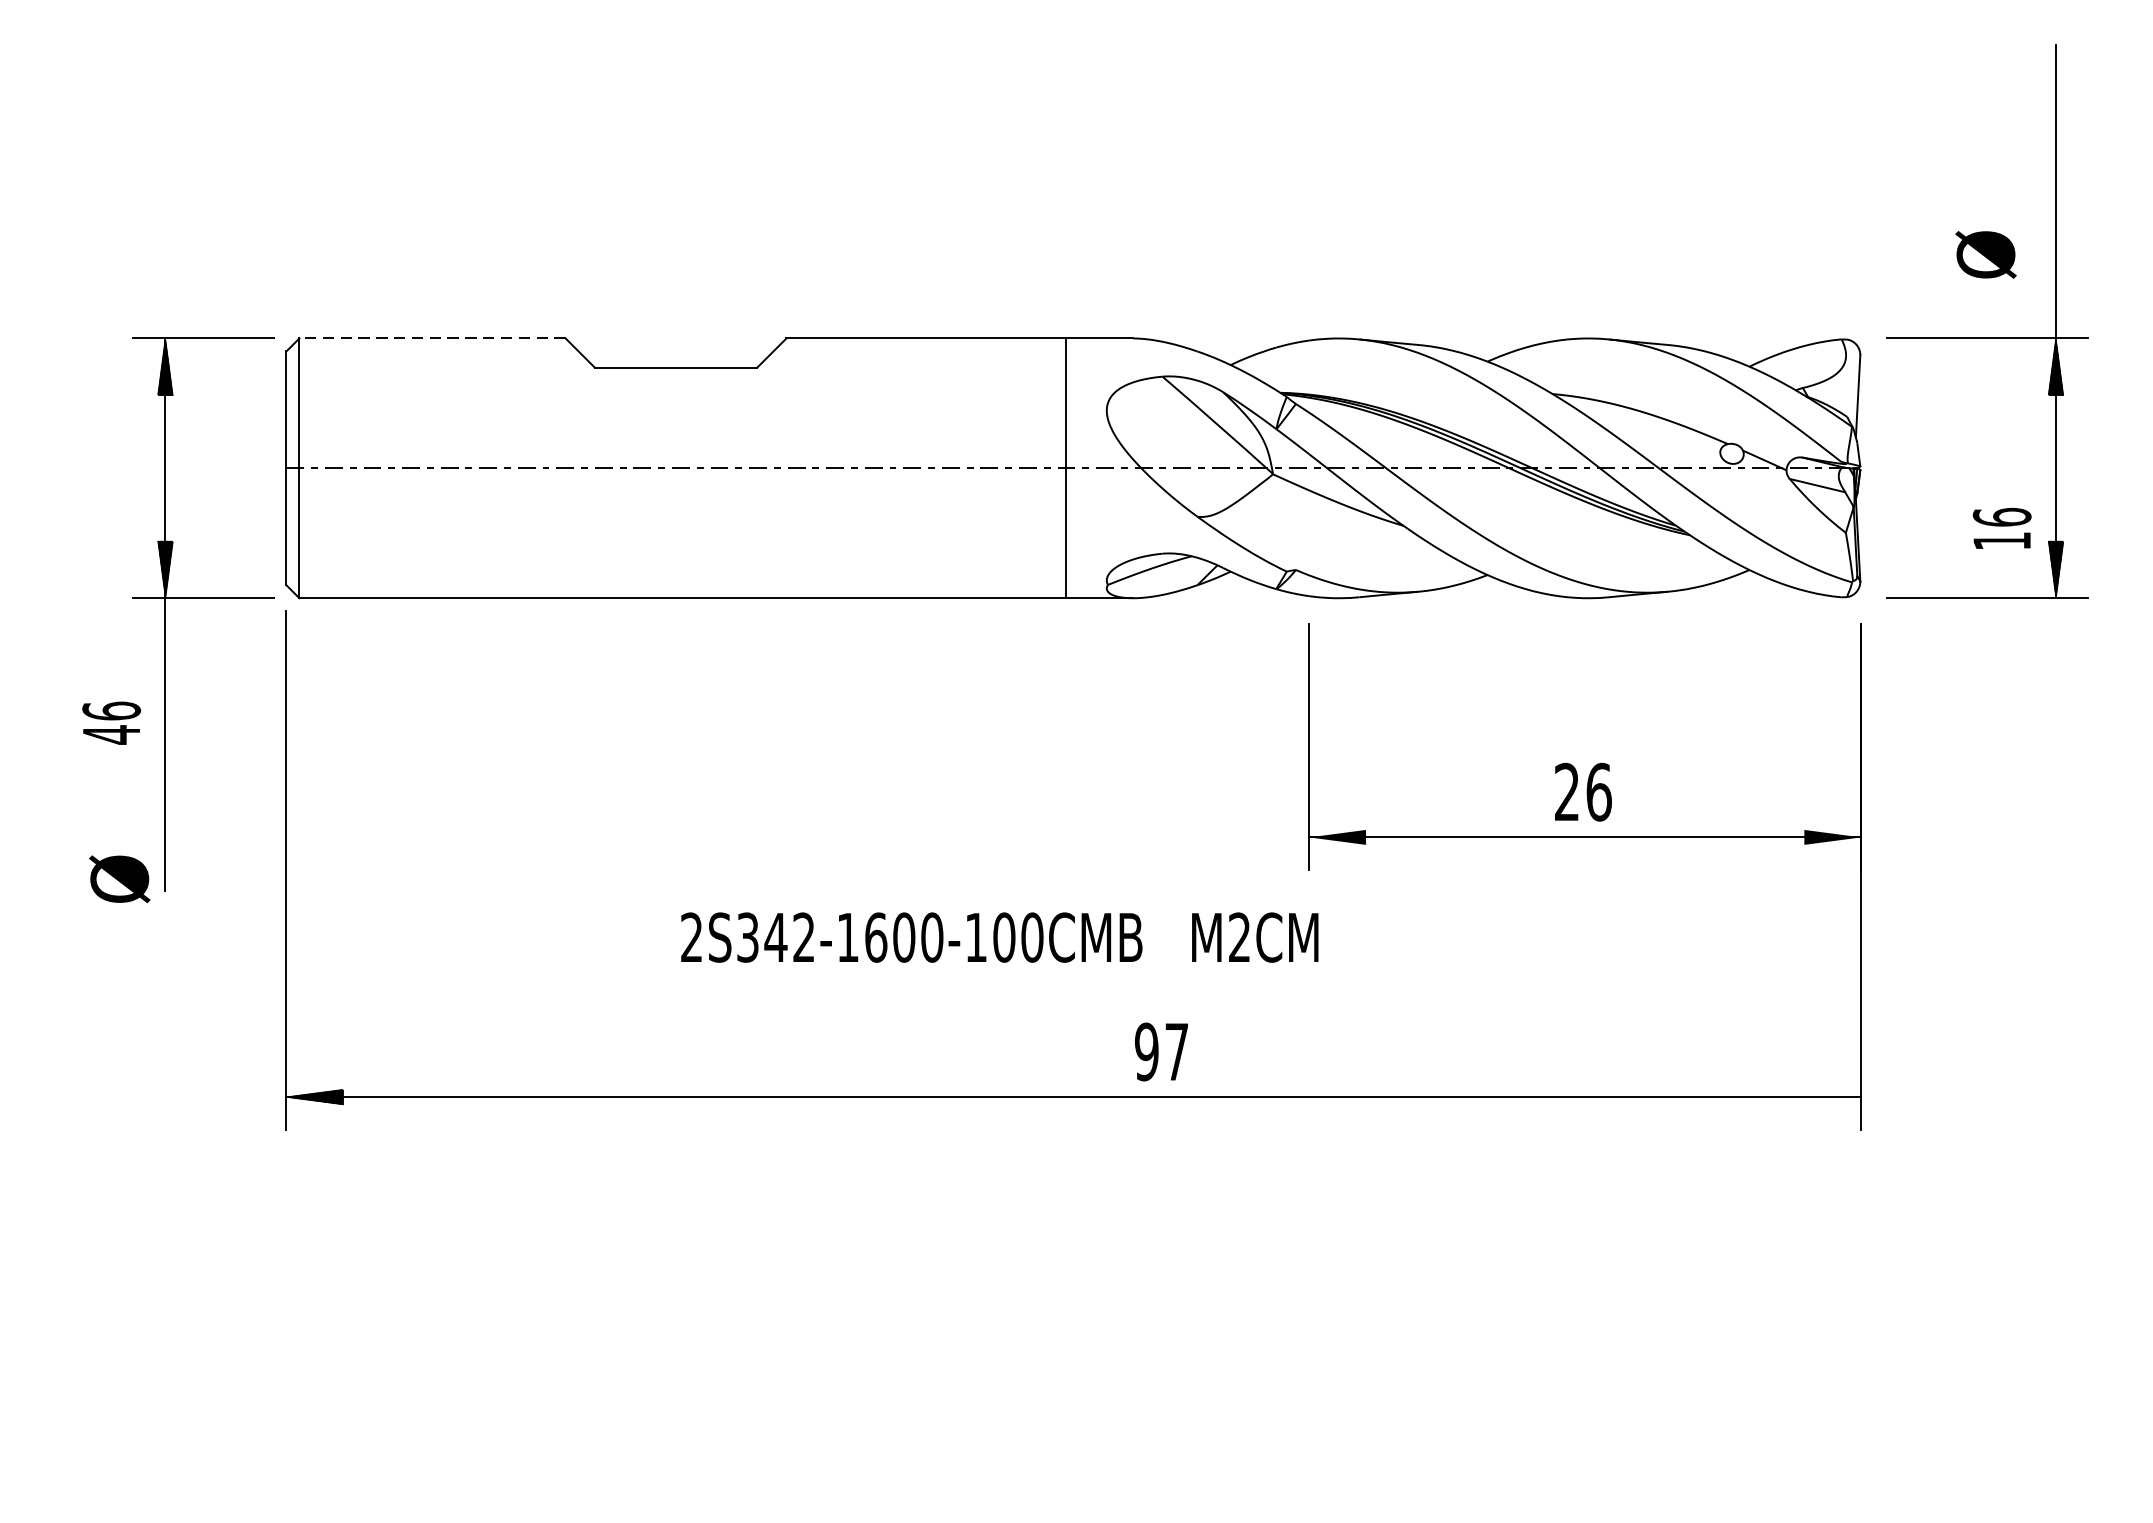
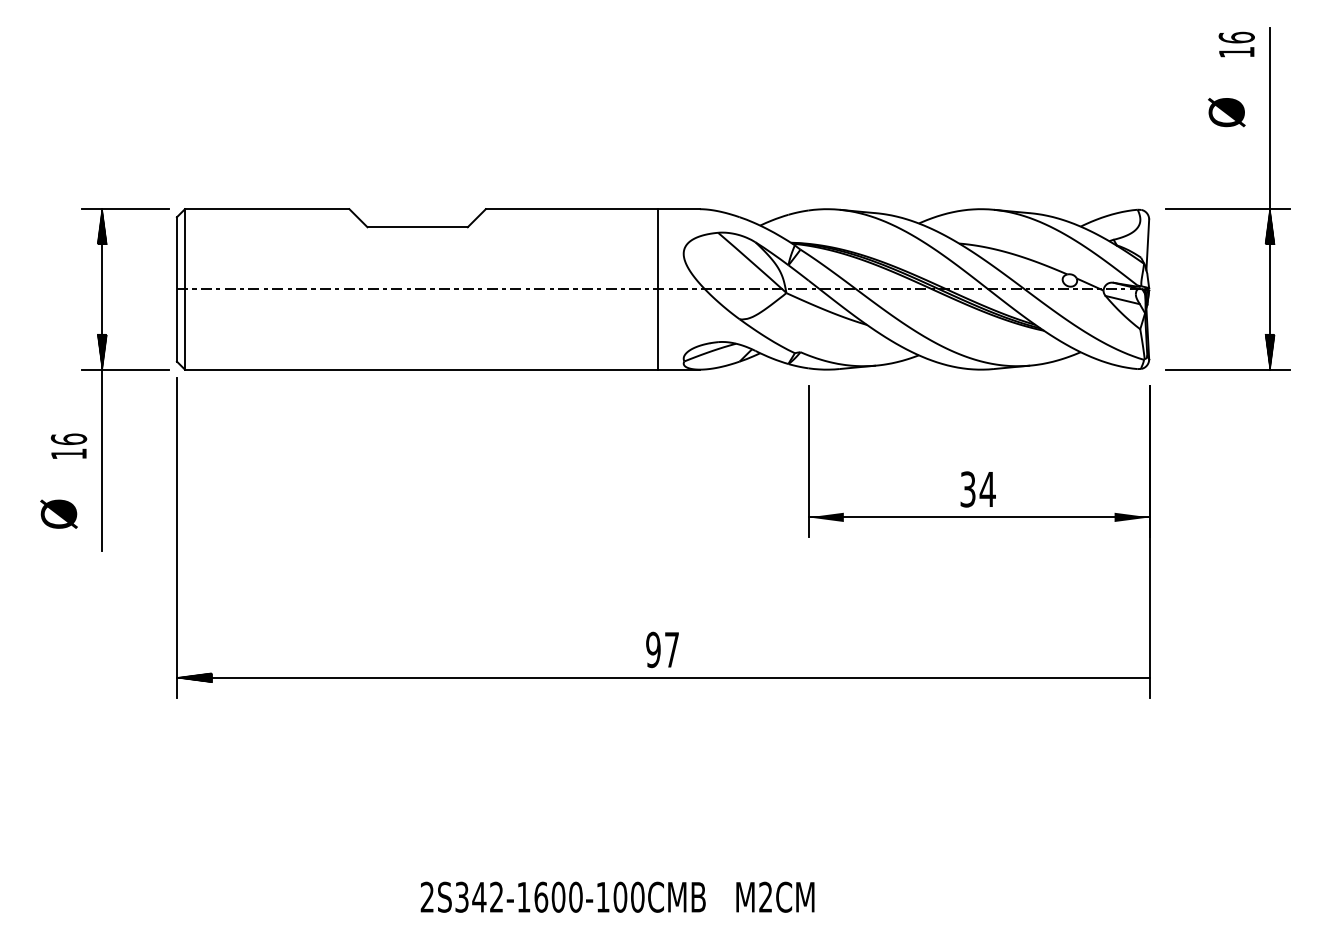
text: (1985, 254) -> (1226, 112), moved
line: (431, 338) -> (266, 209), dashed -> solid
text: (2001, 528) -> (1236, 44), moved
text: (110, 735) -> (68, 454), 46 -> 16
text: (1582, 792) -> (977, 489), 26 -> 34
text: (118, 878) -> (58, 513), moved
text: (999, 936) -> (617, 896), moved
text: (1161, 1051) -> (662, 649), moved

